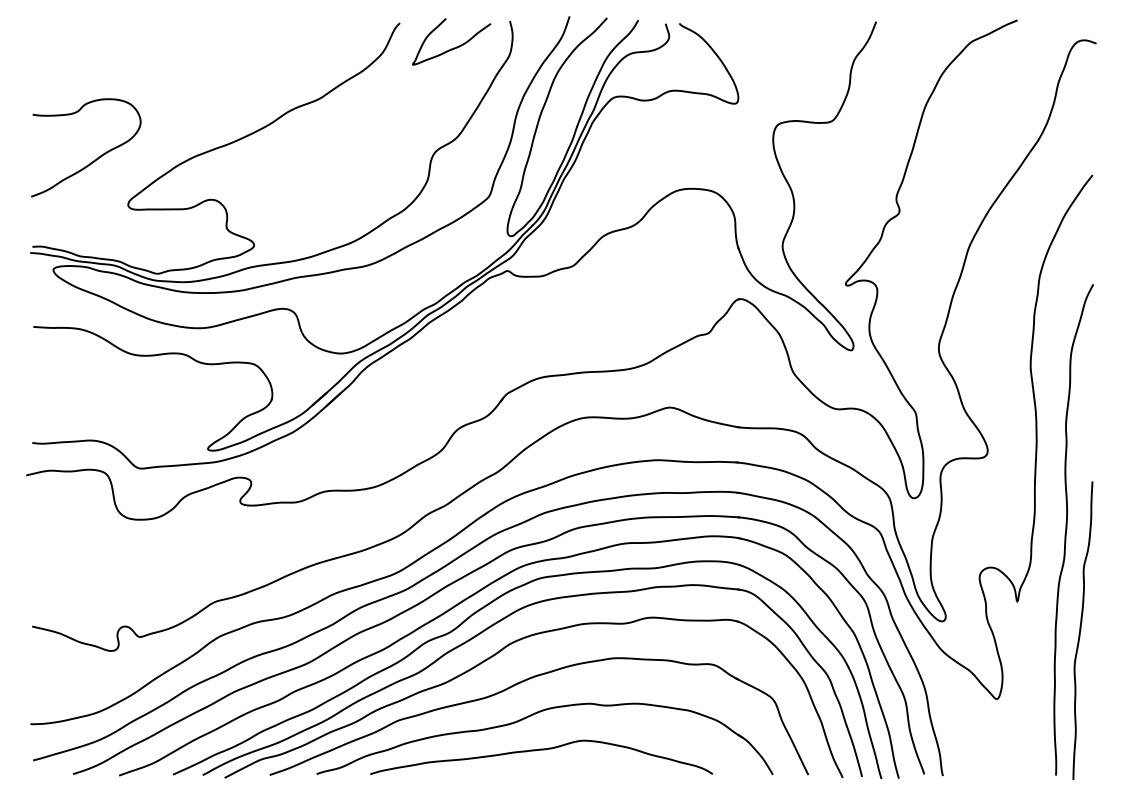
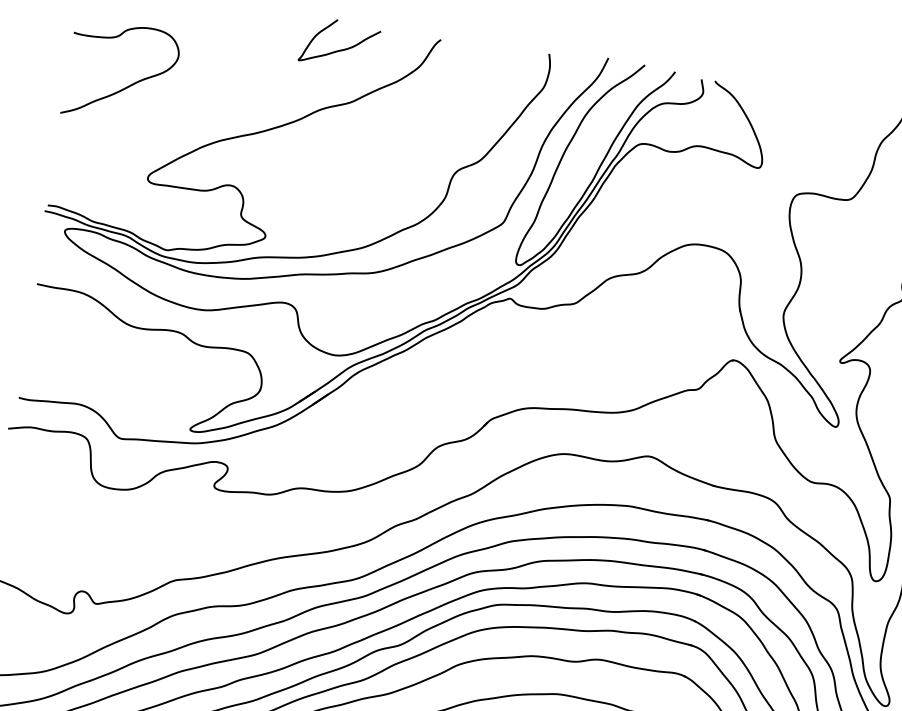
curve: (453, 47) -> (340, 49), moved
curve: (94, 159) -> (127, 85), moved

